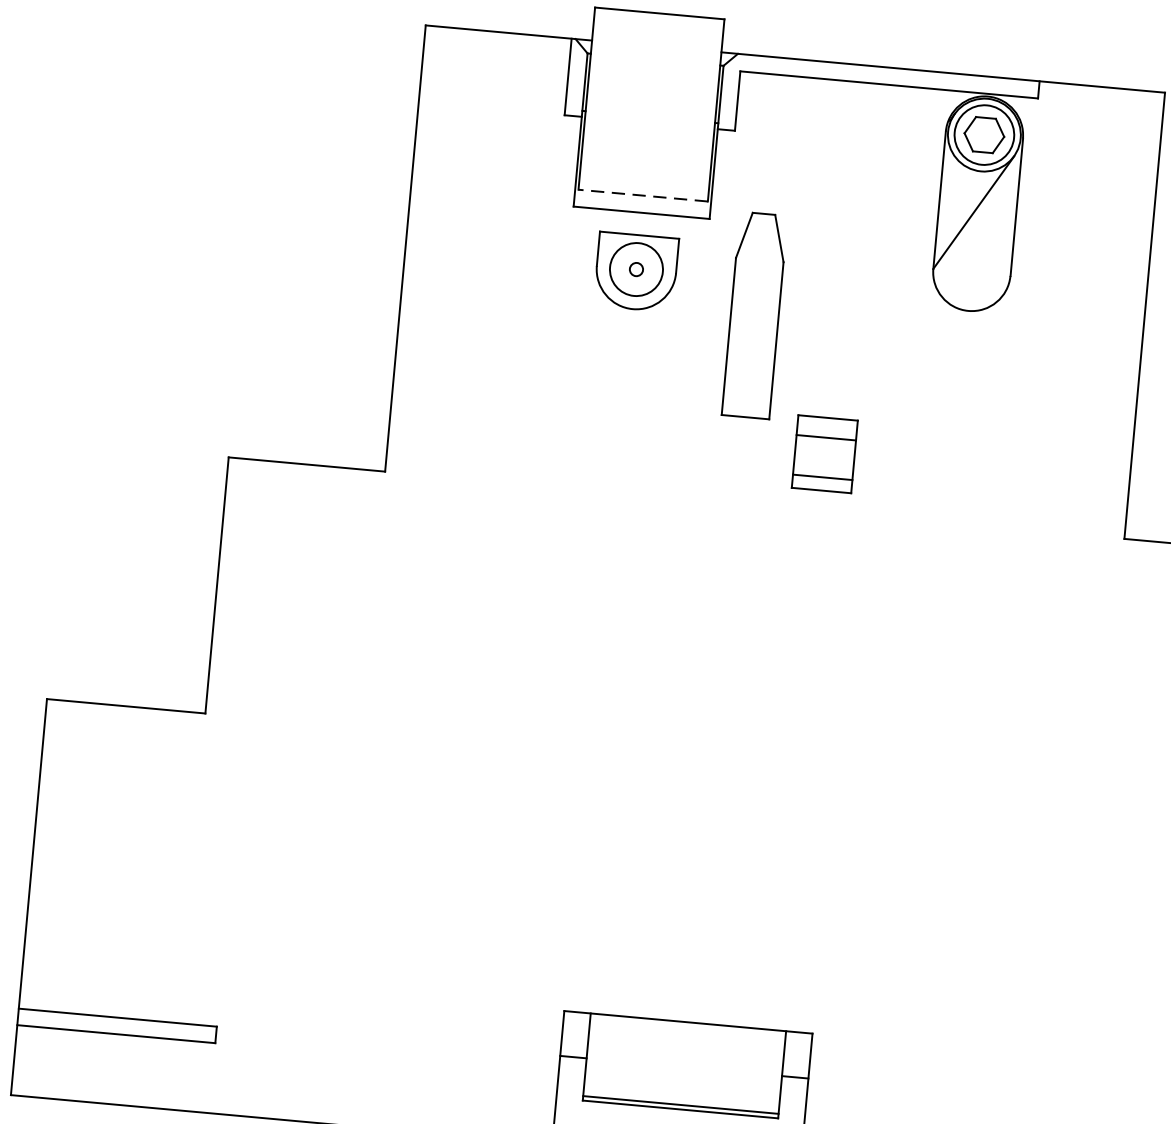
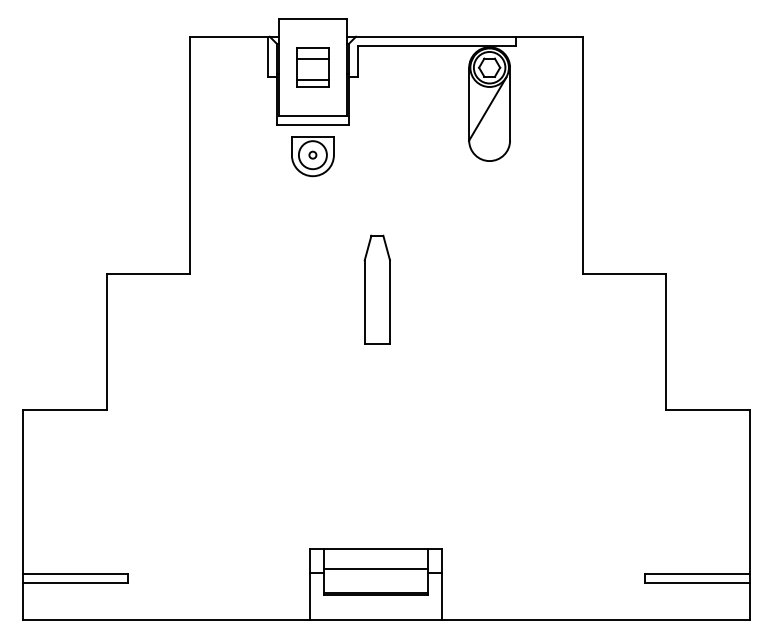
line: (642, 194) -> (312, 115), dashed -> solid
part: (753, 314) -> (376, 289), moved
part: (824, 454) -> (312, 67), moved
line: (685, 1059) -> (376, 568), added

